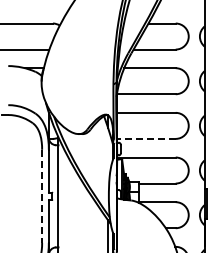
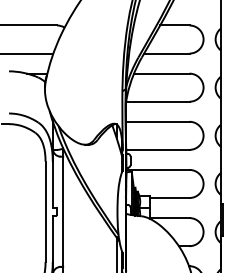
line: (145, 138) -> (156, 149), dashed -> solid
line: (42, 196) -> (45, 211), dashed -> solid

